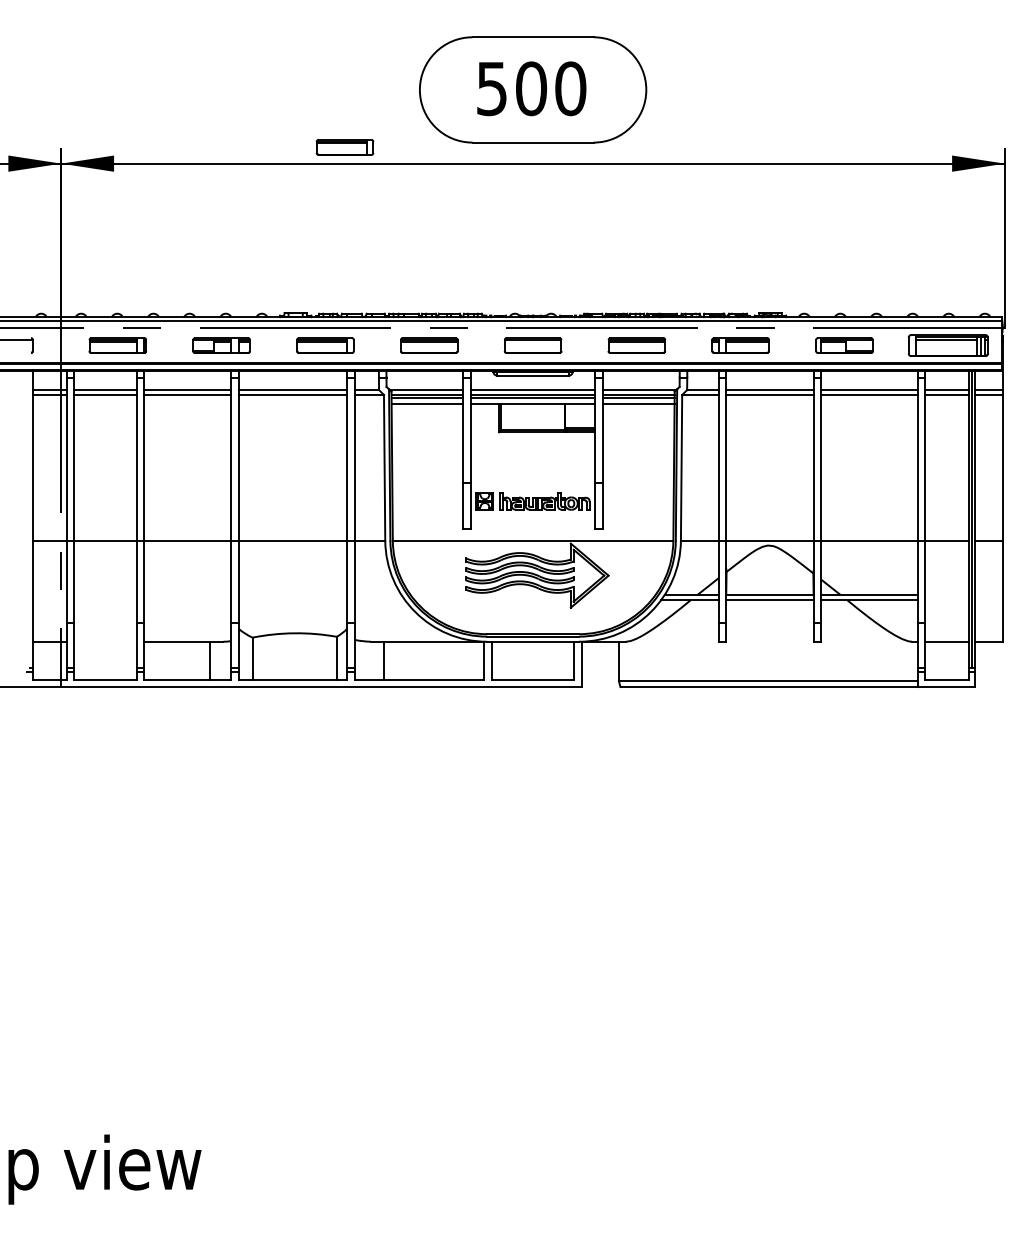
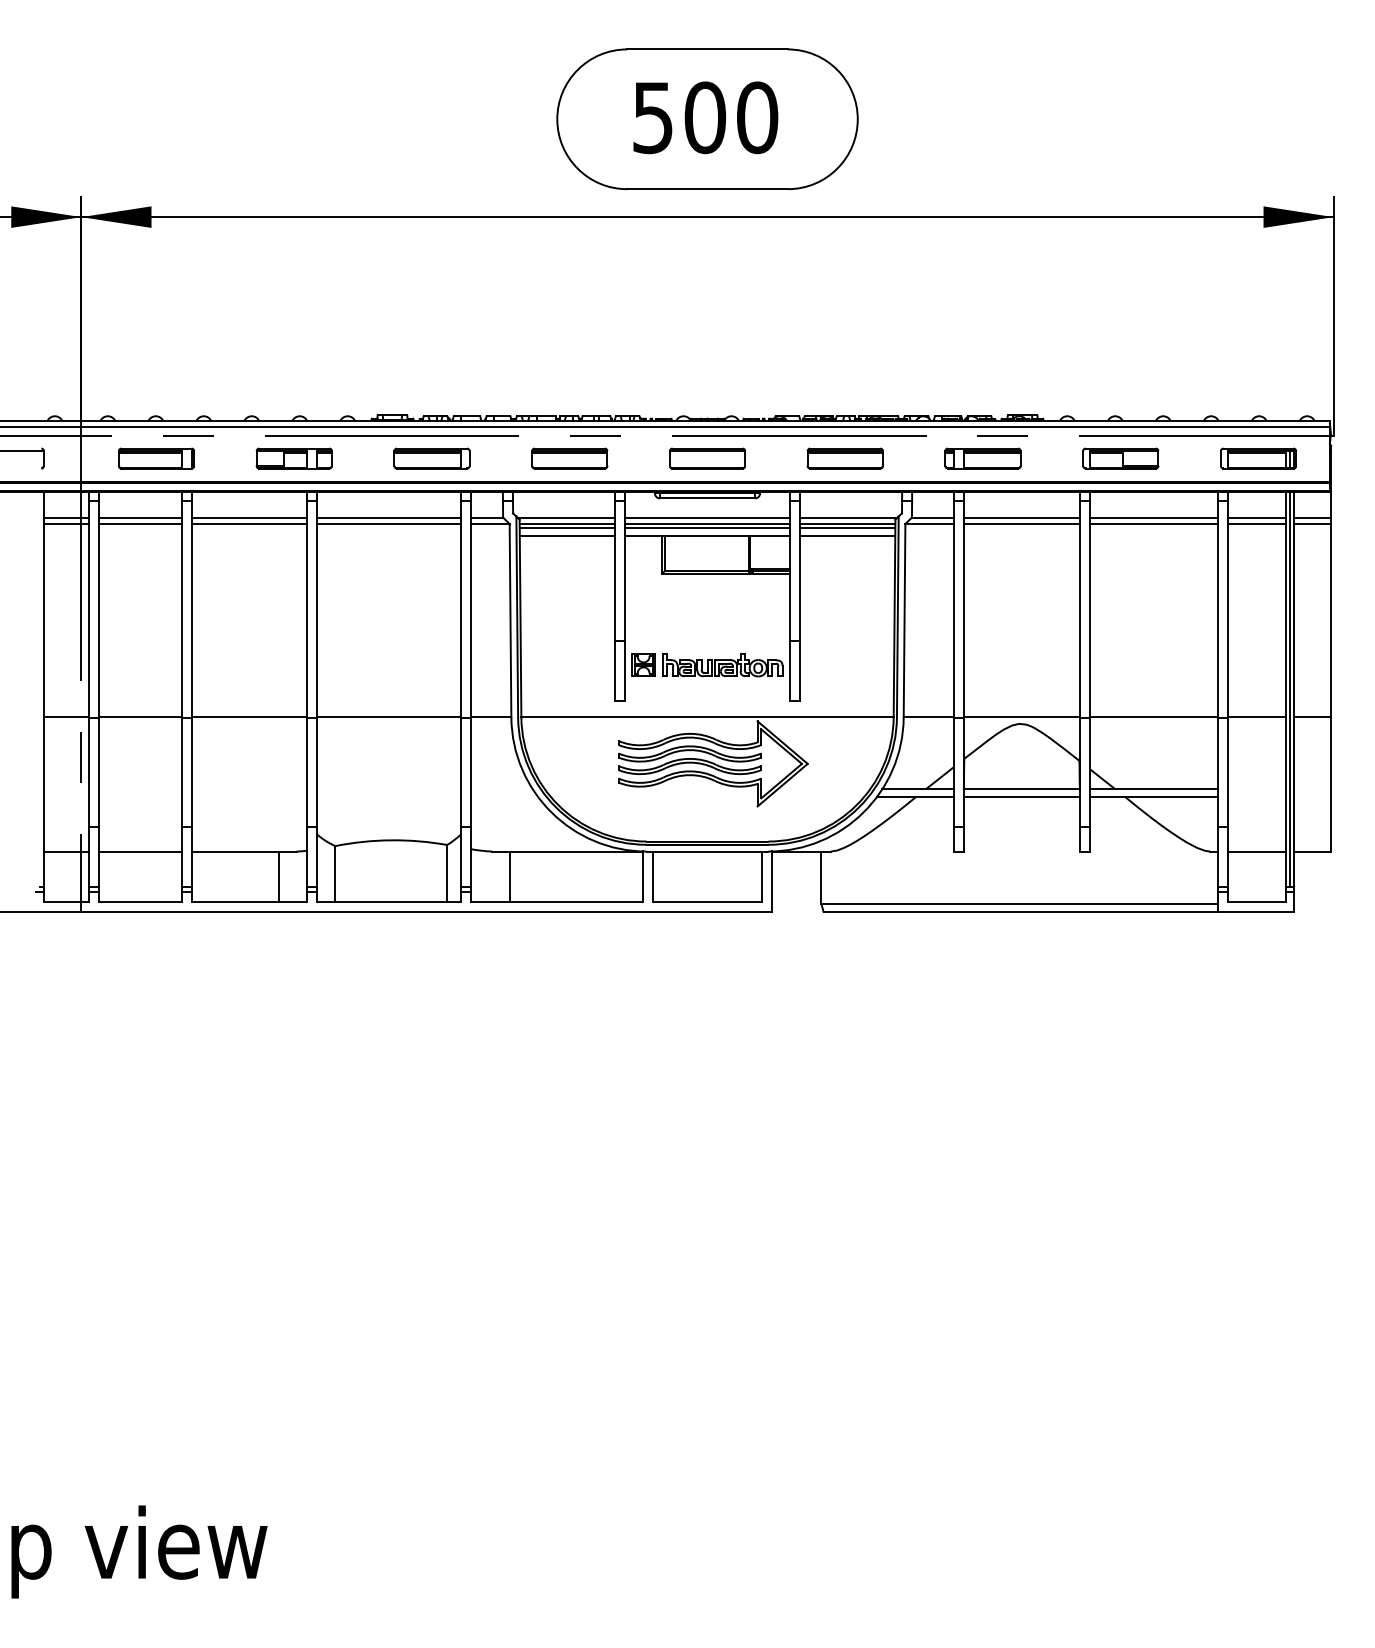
part: (344, 147) -> (457, 195), removed
part: (948, 345) -> (1258, 458), size x0.71
line: (105, 641) -> (139, 851), added

